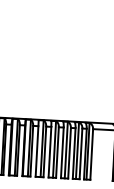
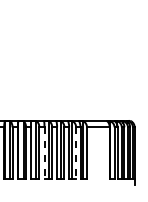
line: (49, 152) -> (44, 153), solid -> dashed
line: (81, 154) -> (76, 153), solid -> dashed

